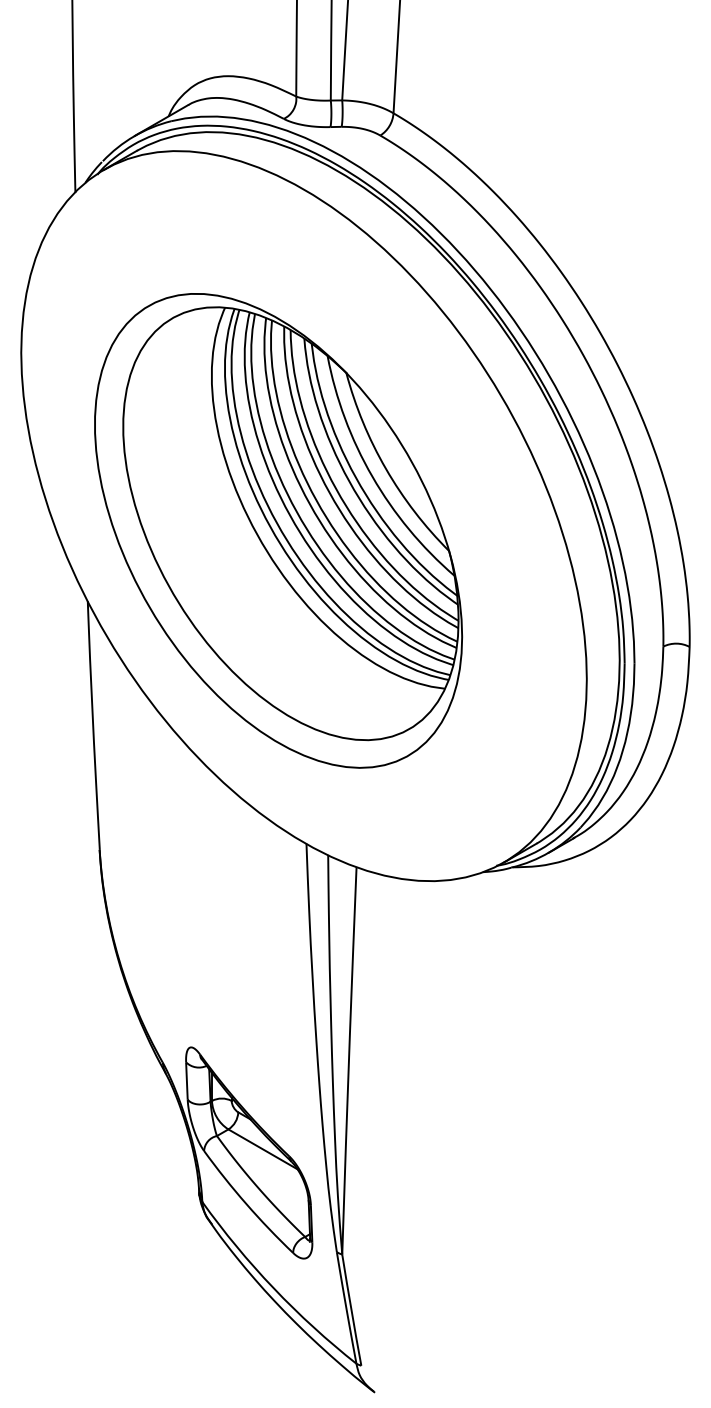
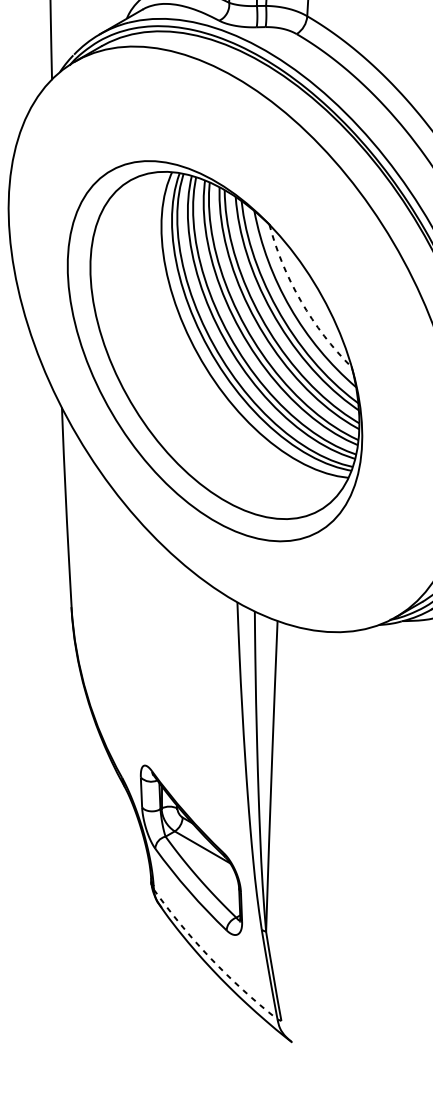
arc: (385, 468) -> (300, 301), solid -> dashed
arc: (273, 1288) -> (210, 958), solid -> dashed

